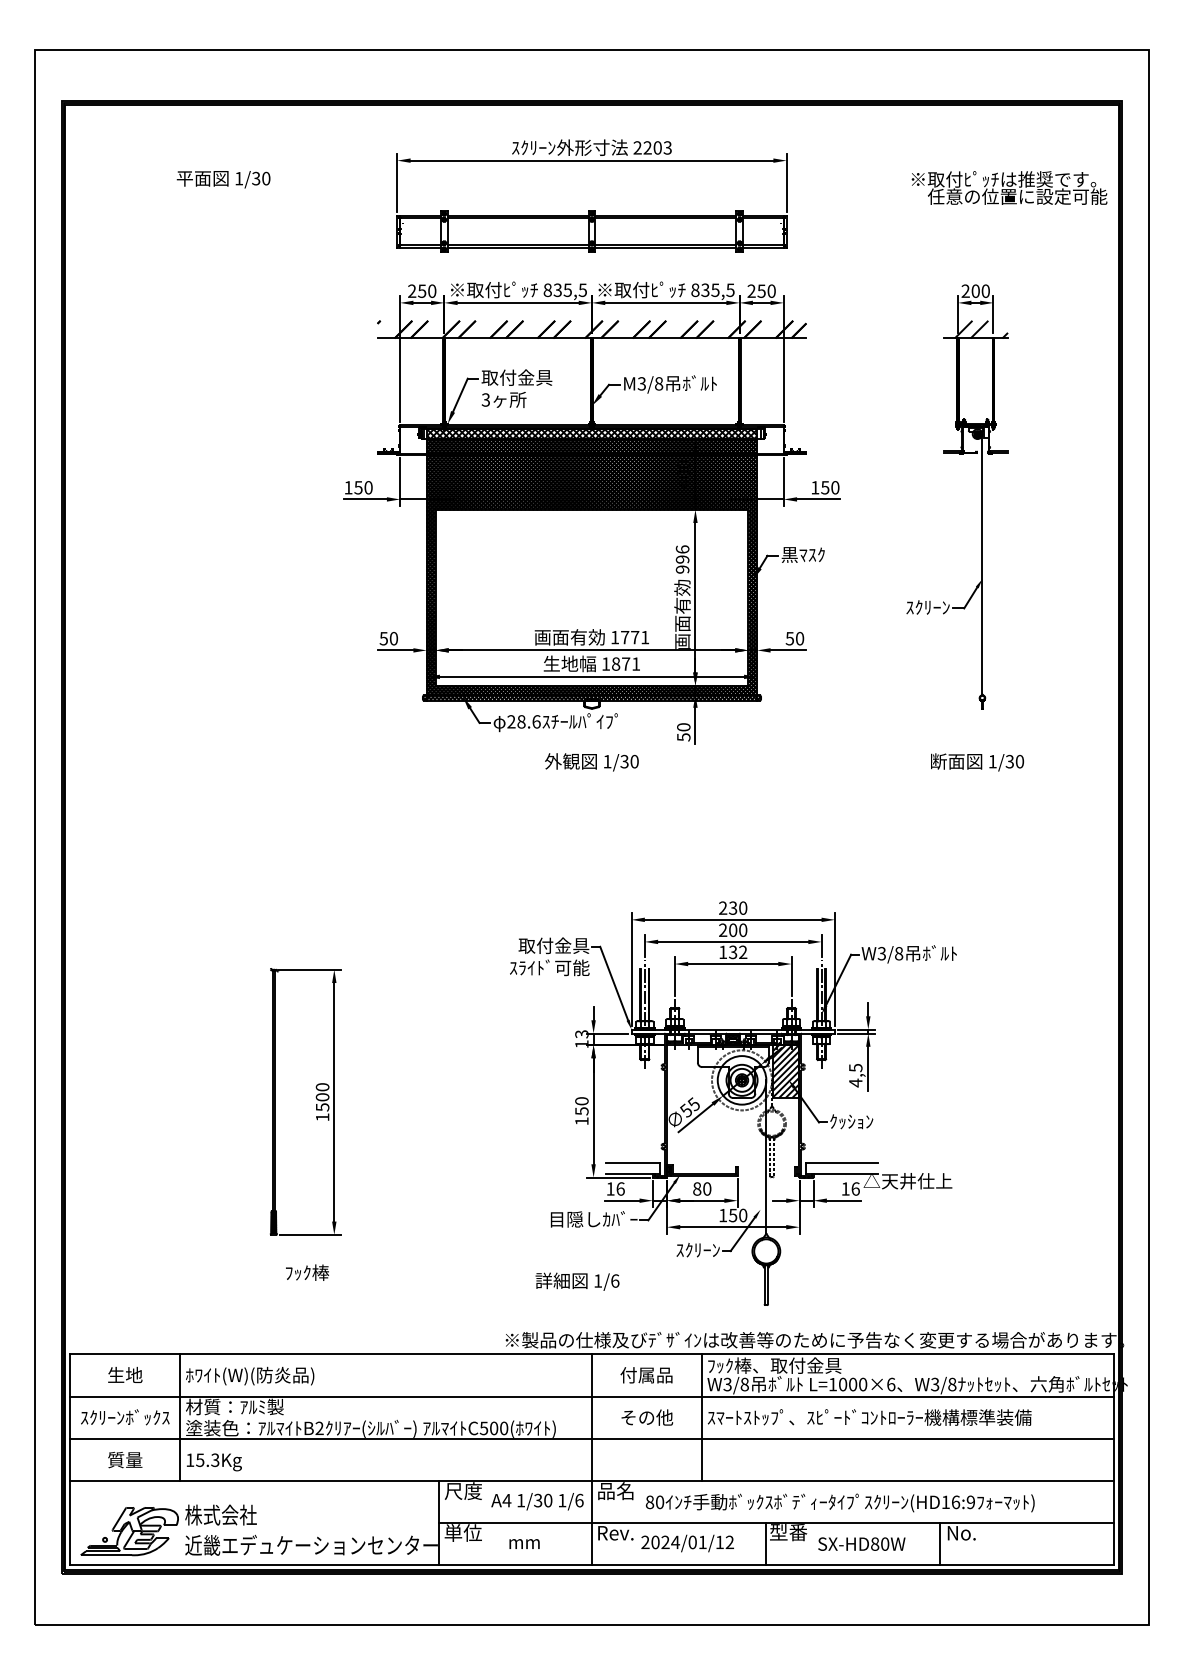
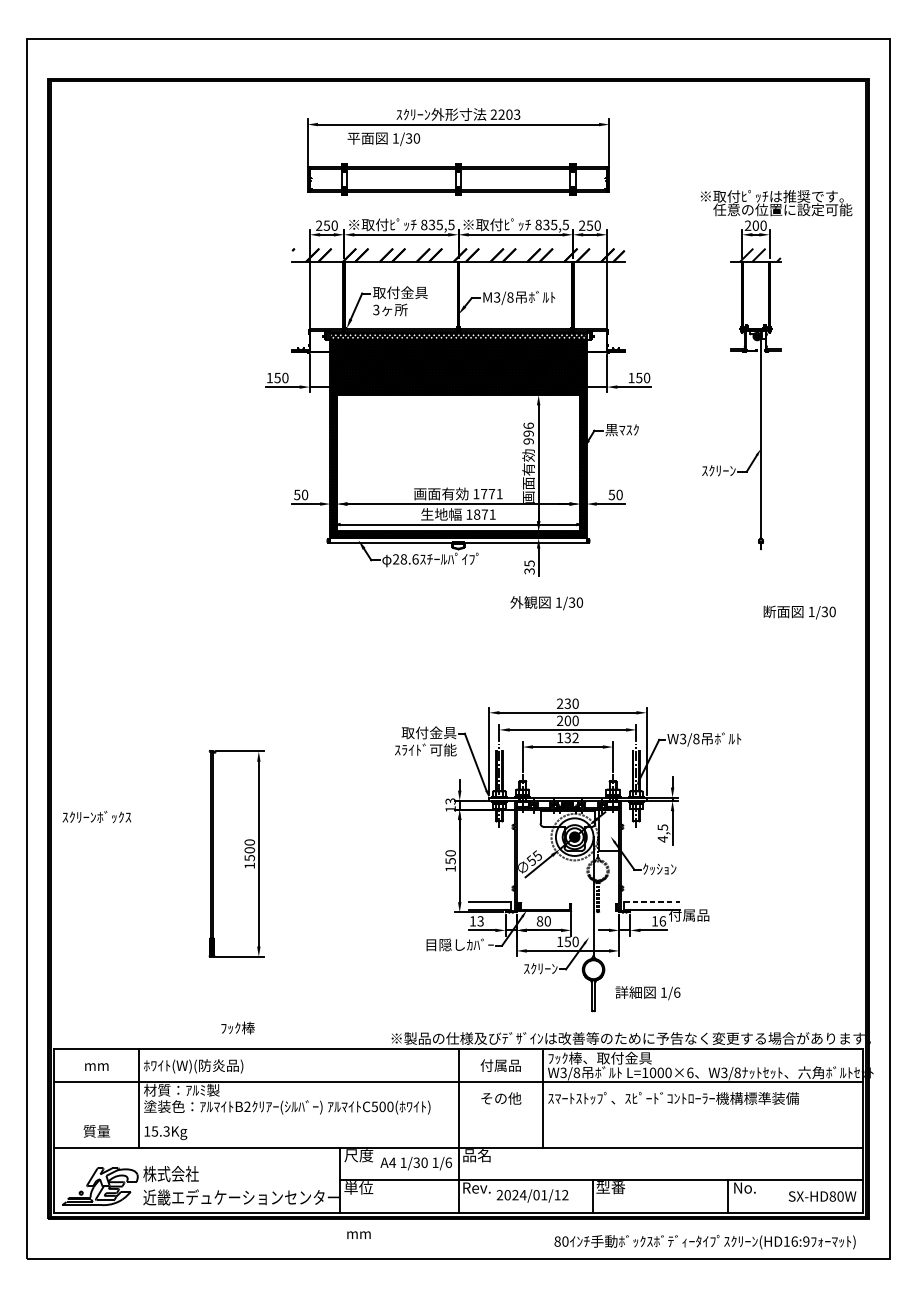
text: (223, 179) -> (383, 139), moved
text: (1009, 187) -> (776, 202), moved
hatch: (591, 697) -> (458, 540), removed
text: (683, 732) -> (529, 567), 50 -> 35
text: (591, 762) -> (546, 603), moved
text: (977, 762) -> (799, 612), moved
hatch: (785, 1071) -> (608, 830), removed
line: (841, 1163) -> (651, 901), solid -> dashed
text: (907, 1181) -> (702, 915), △天井仕上 -> 付属品
text: (620, 1188) -> (480, 920), 16 -> 13
text: (307, 1272) -> (238, 1027), moved
text: (577, 1281) -> (647, 993), moved
text: (125, 1374) -> (97, 1065), 生地 -> mm
text: (125, 1417) -> (97, 817), moved
line: (591, 1439) -> (458, 1115), removed
text: (839, 1502) -> (704, 1241), moved
text: (524, 1543) -> (358, 1234), moved
text: (861, 1543) -> (822, 1196), moved

